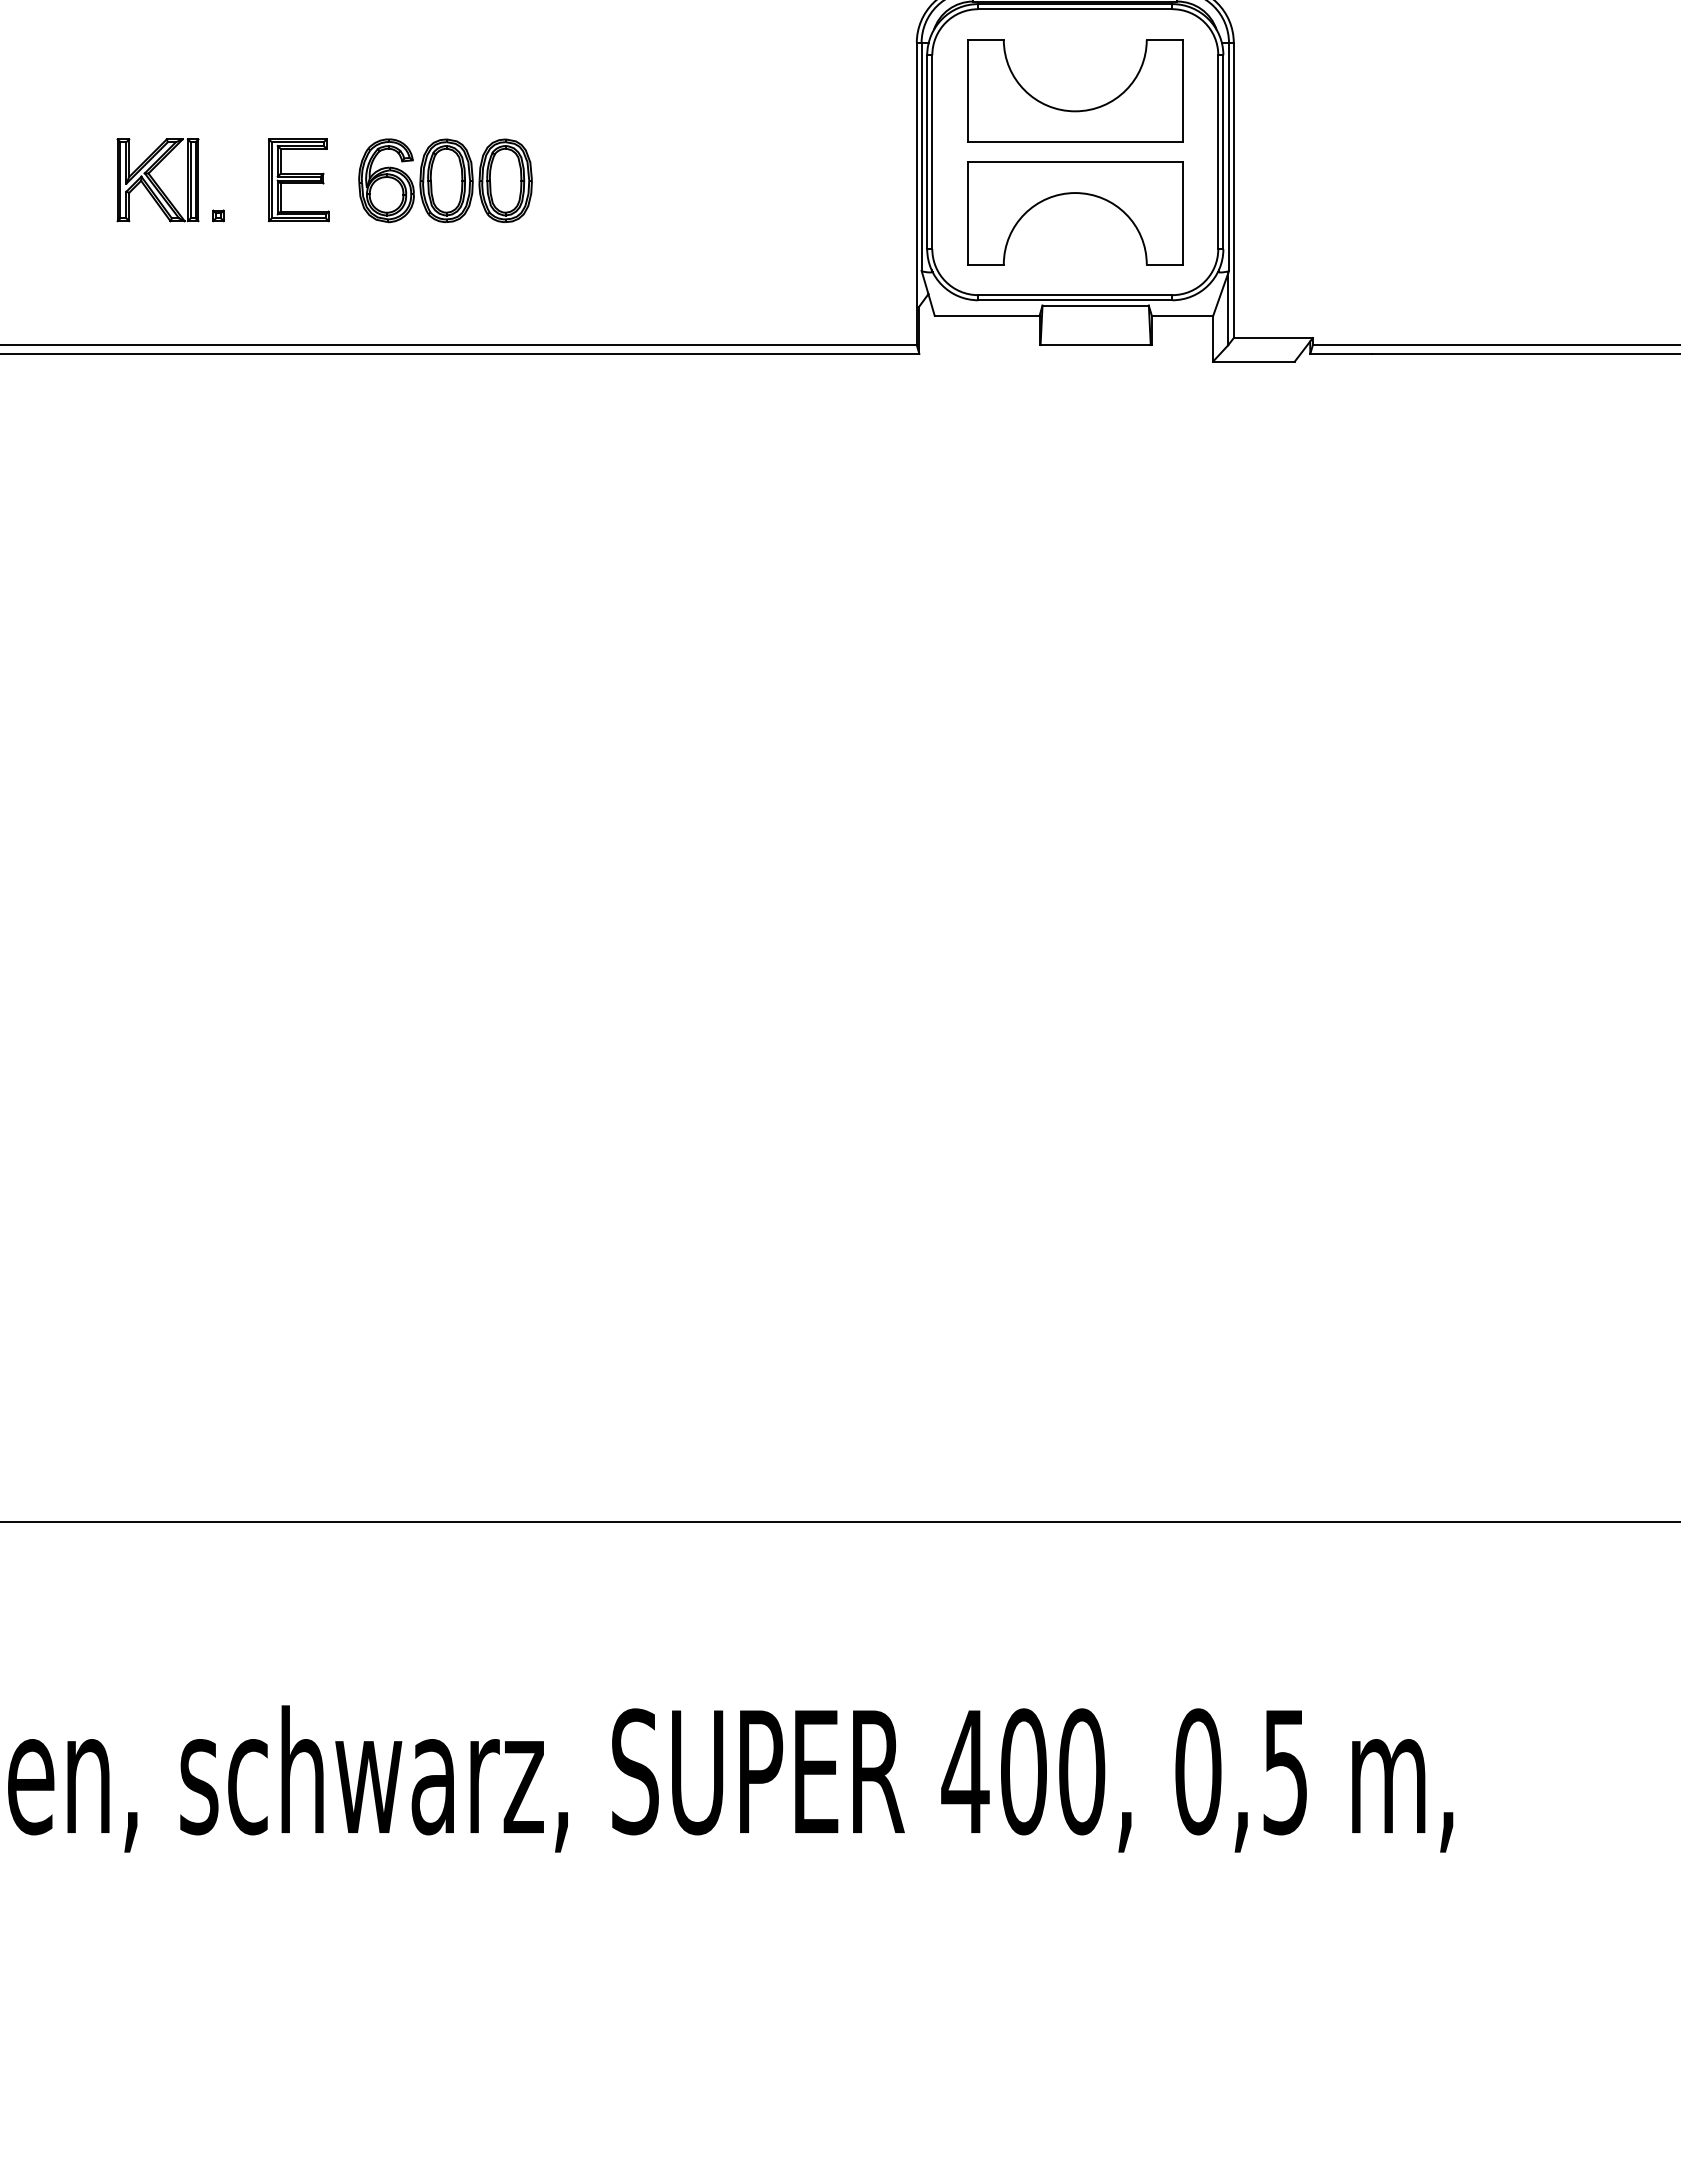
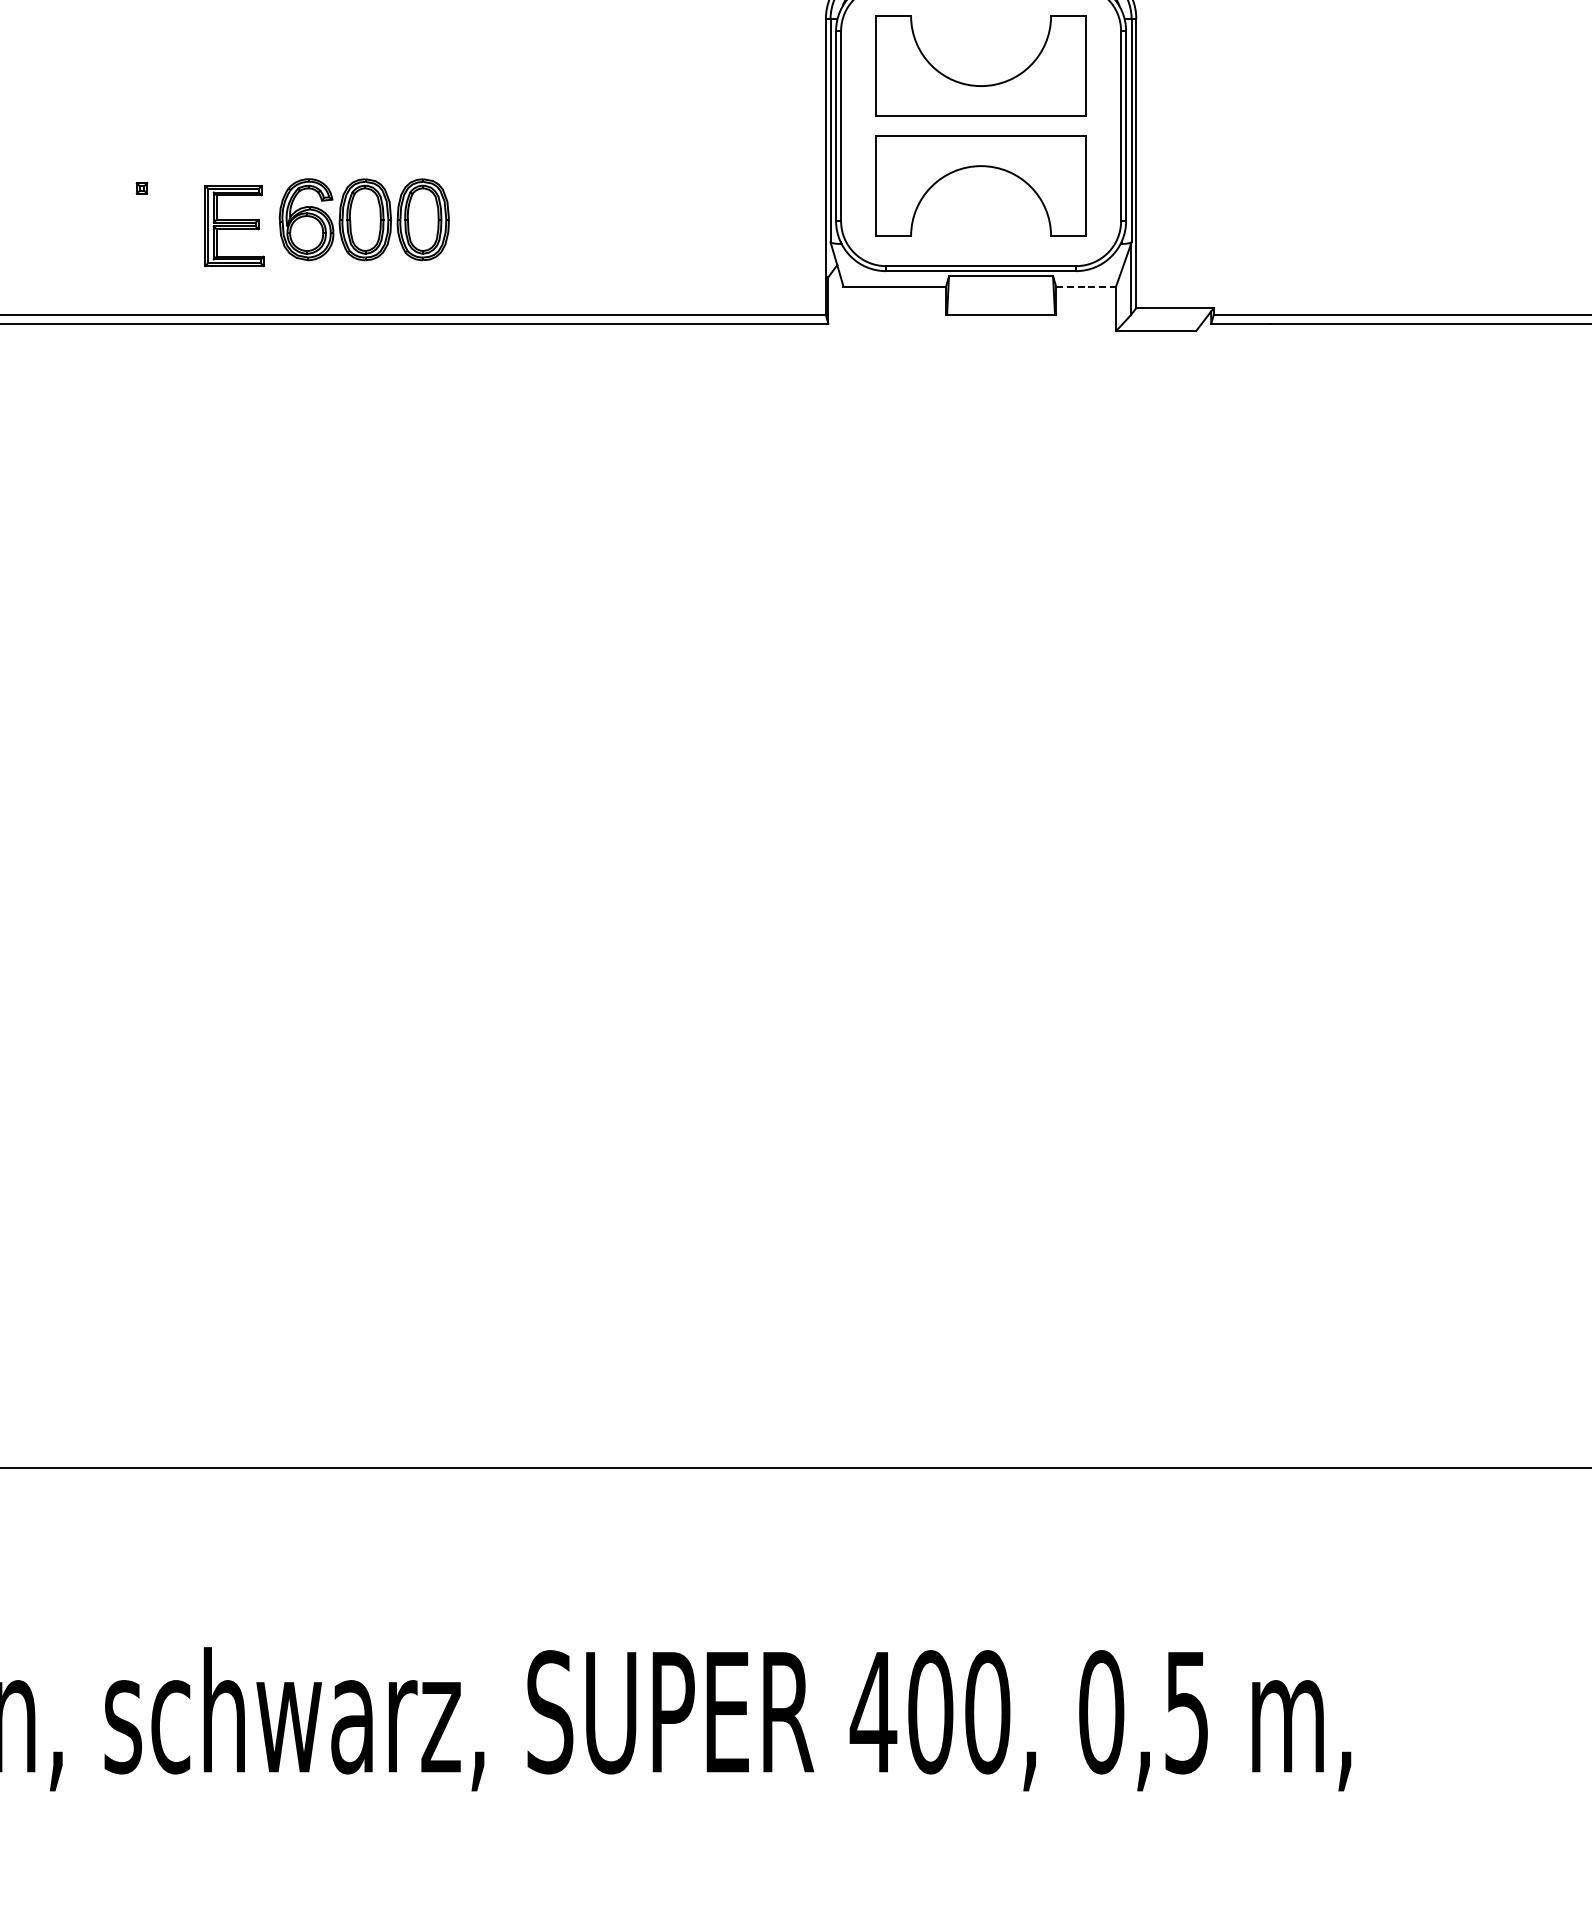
part: (157, 180) -> (82, 153), removed
part: (298, 180) -> (234, 226), moved
part: (445, 180) -> (364, 219), moved
line: (1182, 316) -> (1086, 287), solid -> dashed

